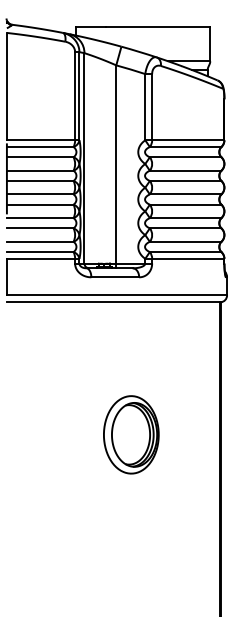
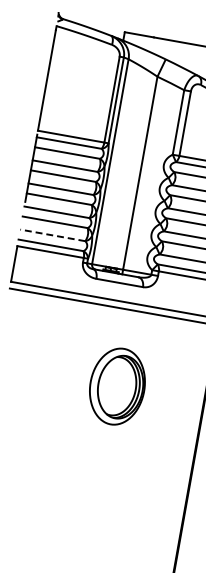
line: (39, 241) -> (52, 234), solid -> dashed
part: (131, 434) -> (117, 386), moved

